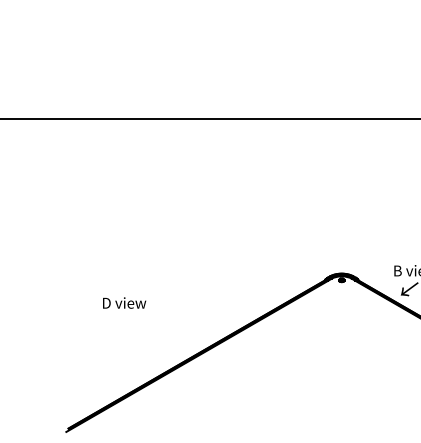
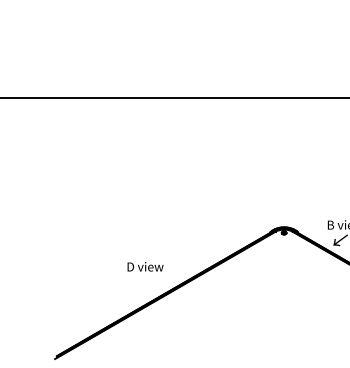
text: (124, 302) -> (145, 266), moved

